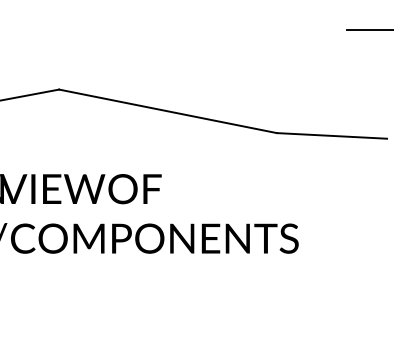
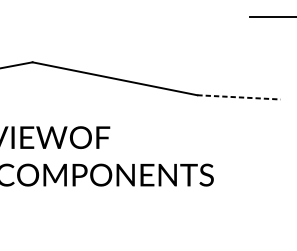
line: (332, 135) -> (239, 97), solid -> dashed

